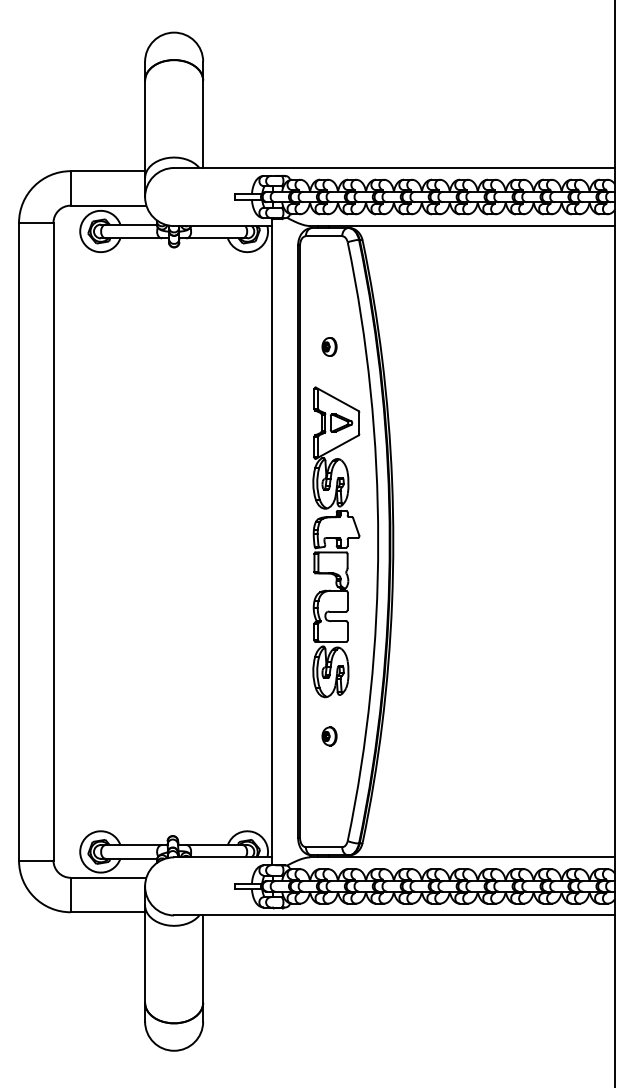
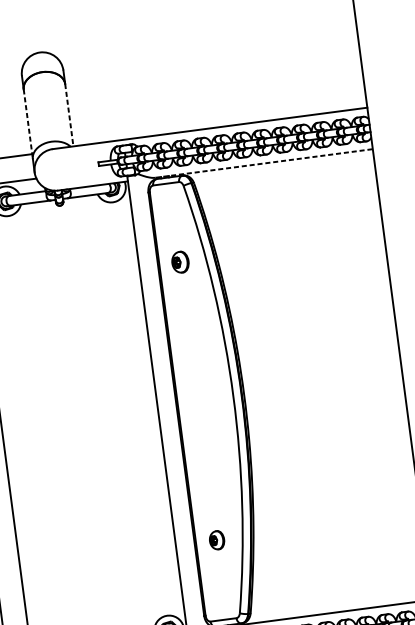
line: (203, 124) -> (69, 115), solid -> dashed
line: (145, 129) -> (28, 124), solid -> dashed
line: (463, 226) -> (264, 163), solid -> dashed
part: (329, 346) -> (180, 261), size x1.6
part: (336, 542) -> (203, 401), removed
part: (329, 736) -> (217, 540), size x1.4

